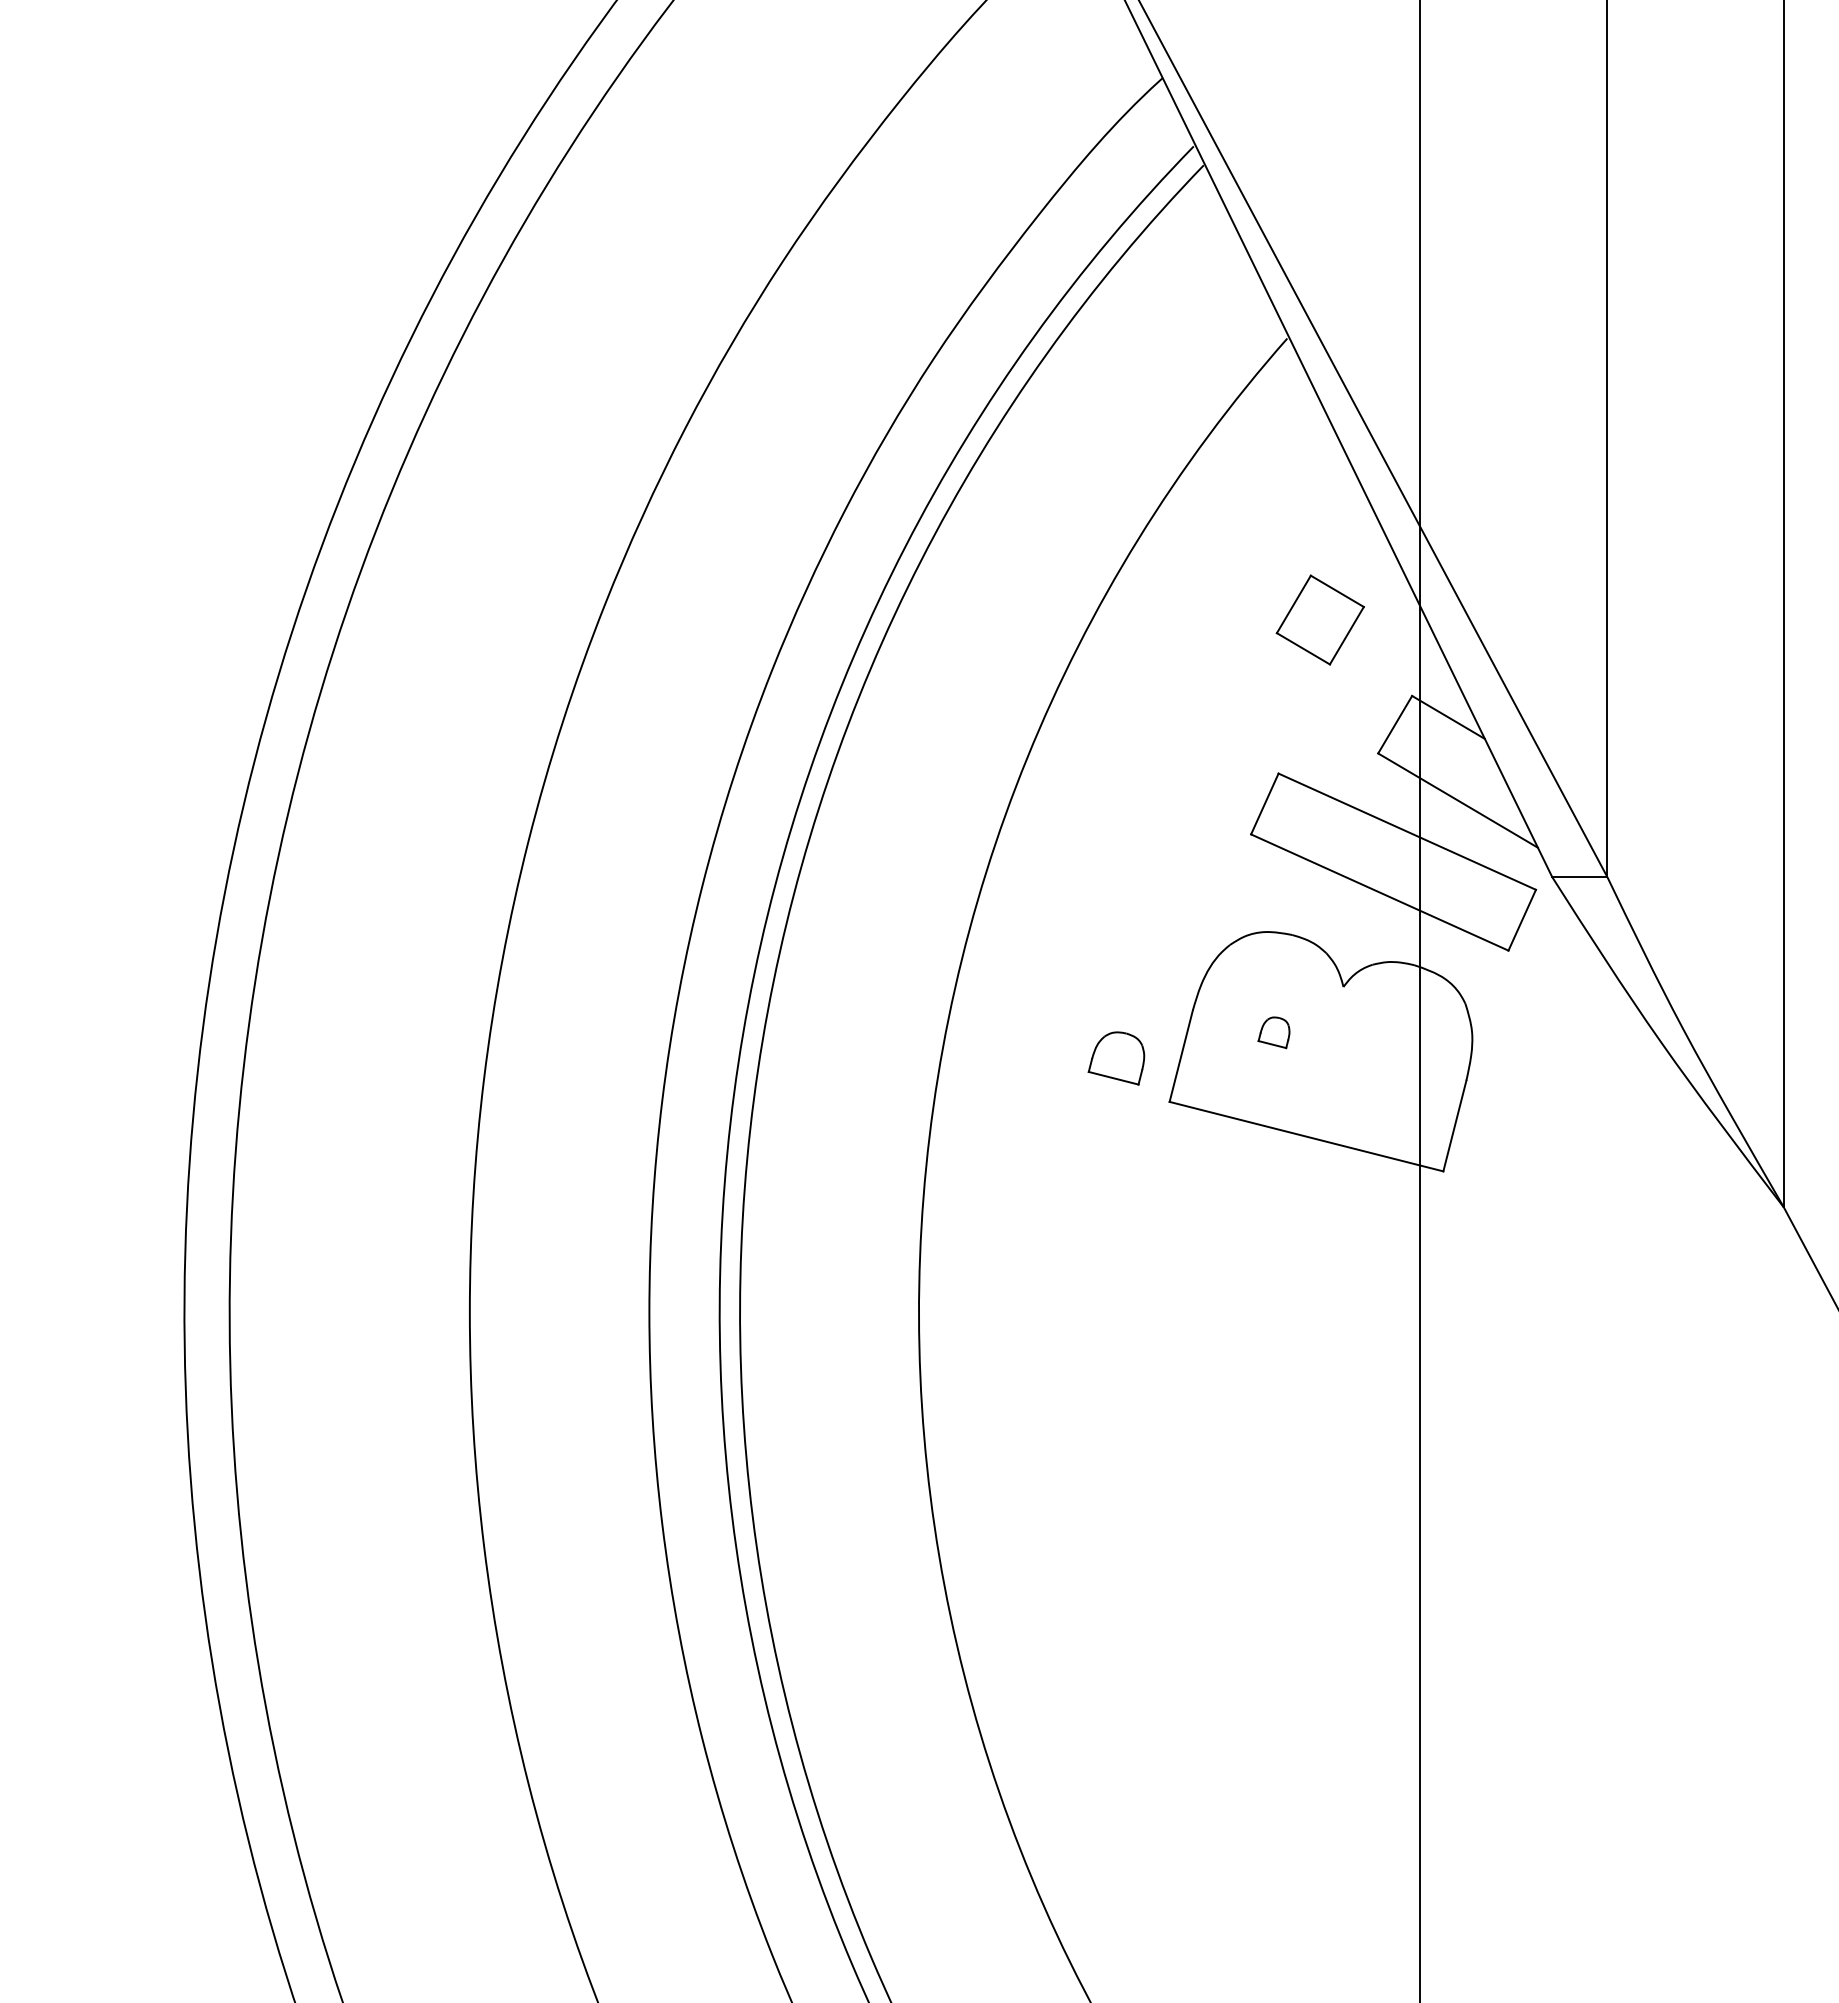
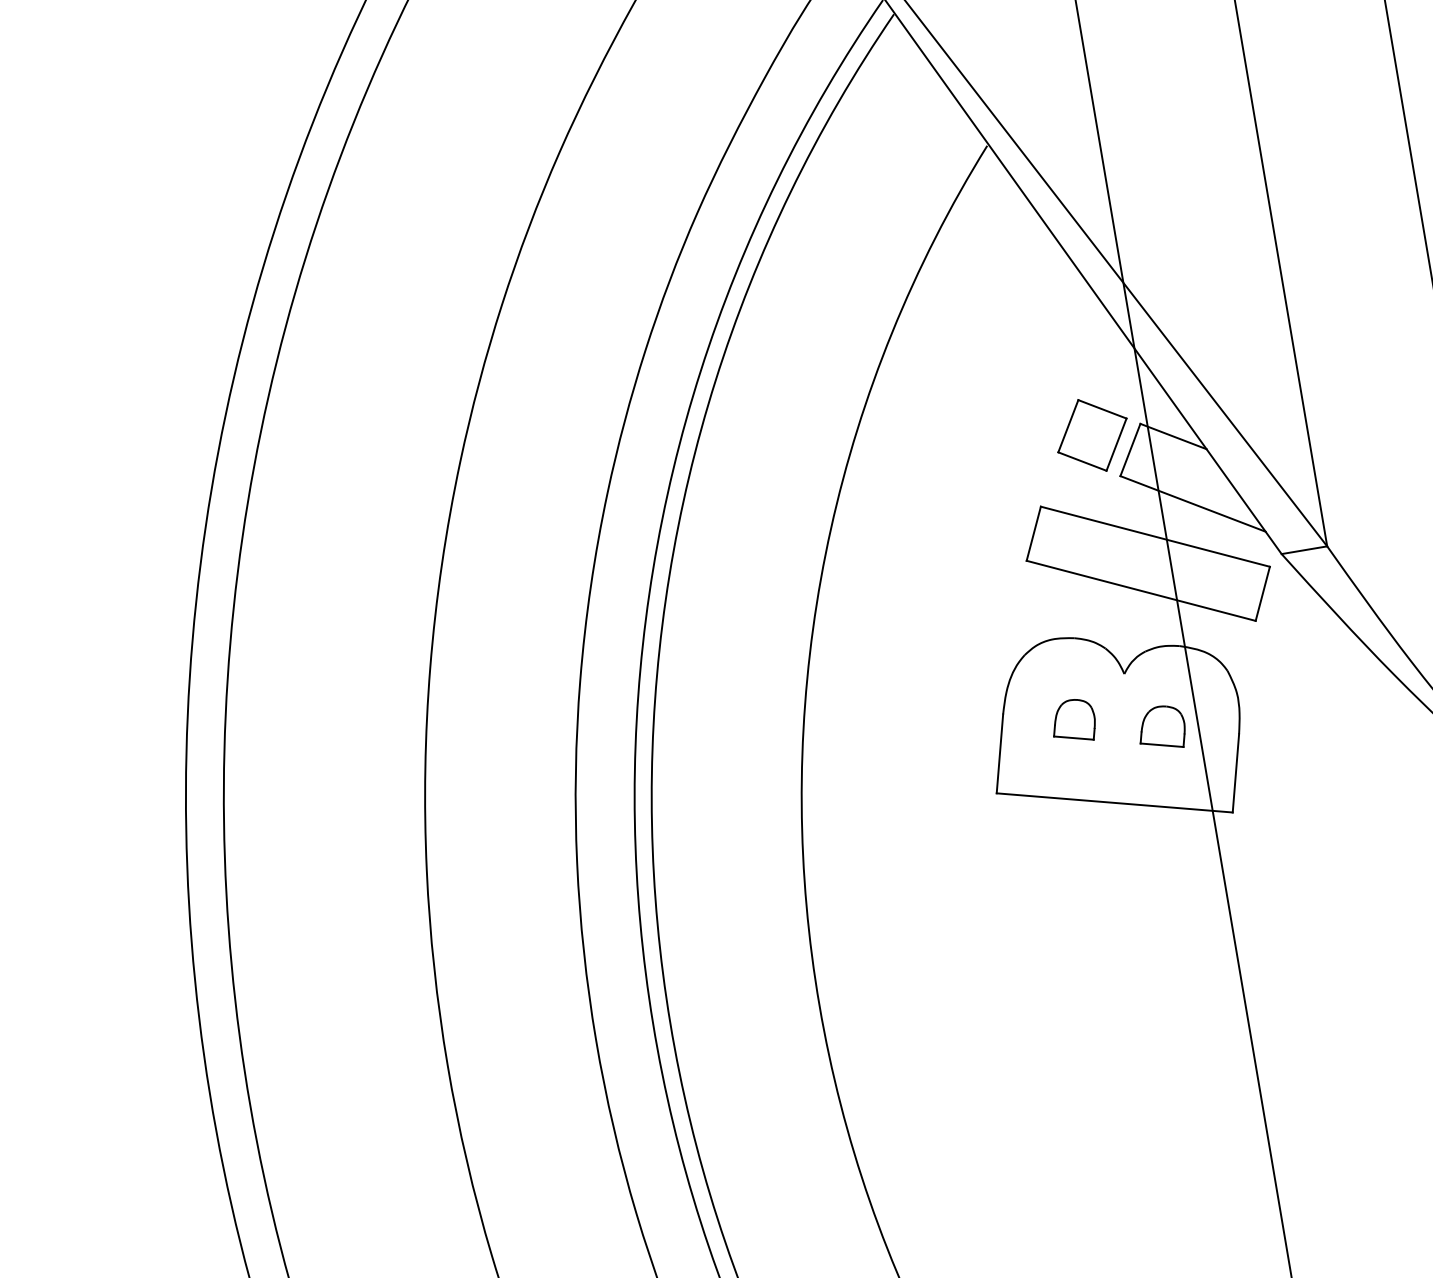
part: (1319, 619) -> (1091, 435), moved
part: (1273, 1032) -> (1072, 721), size x1.67
part: (1116, 1058) -> (1161, 728), moved

